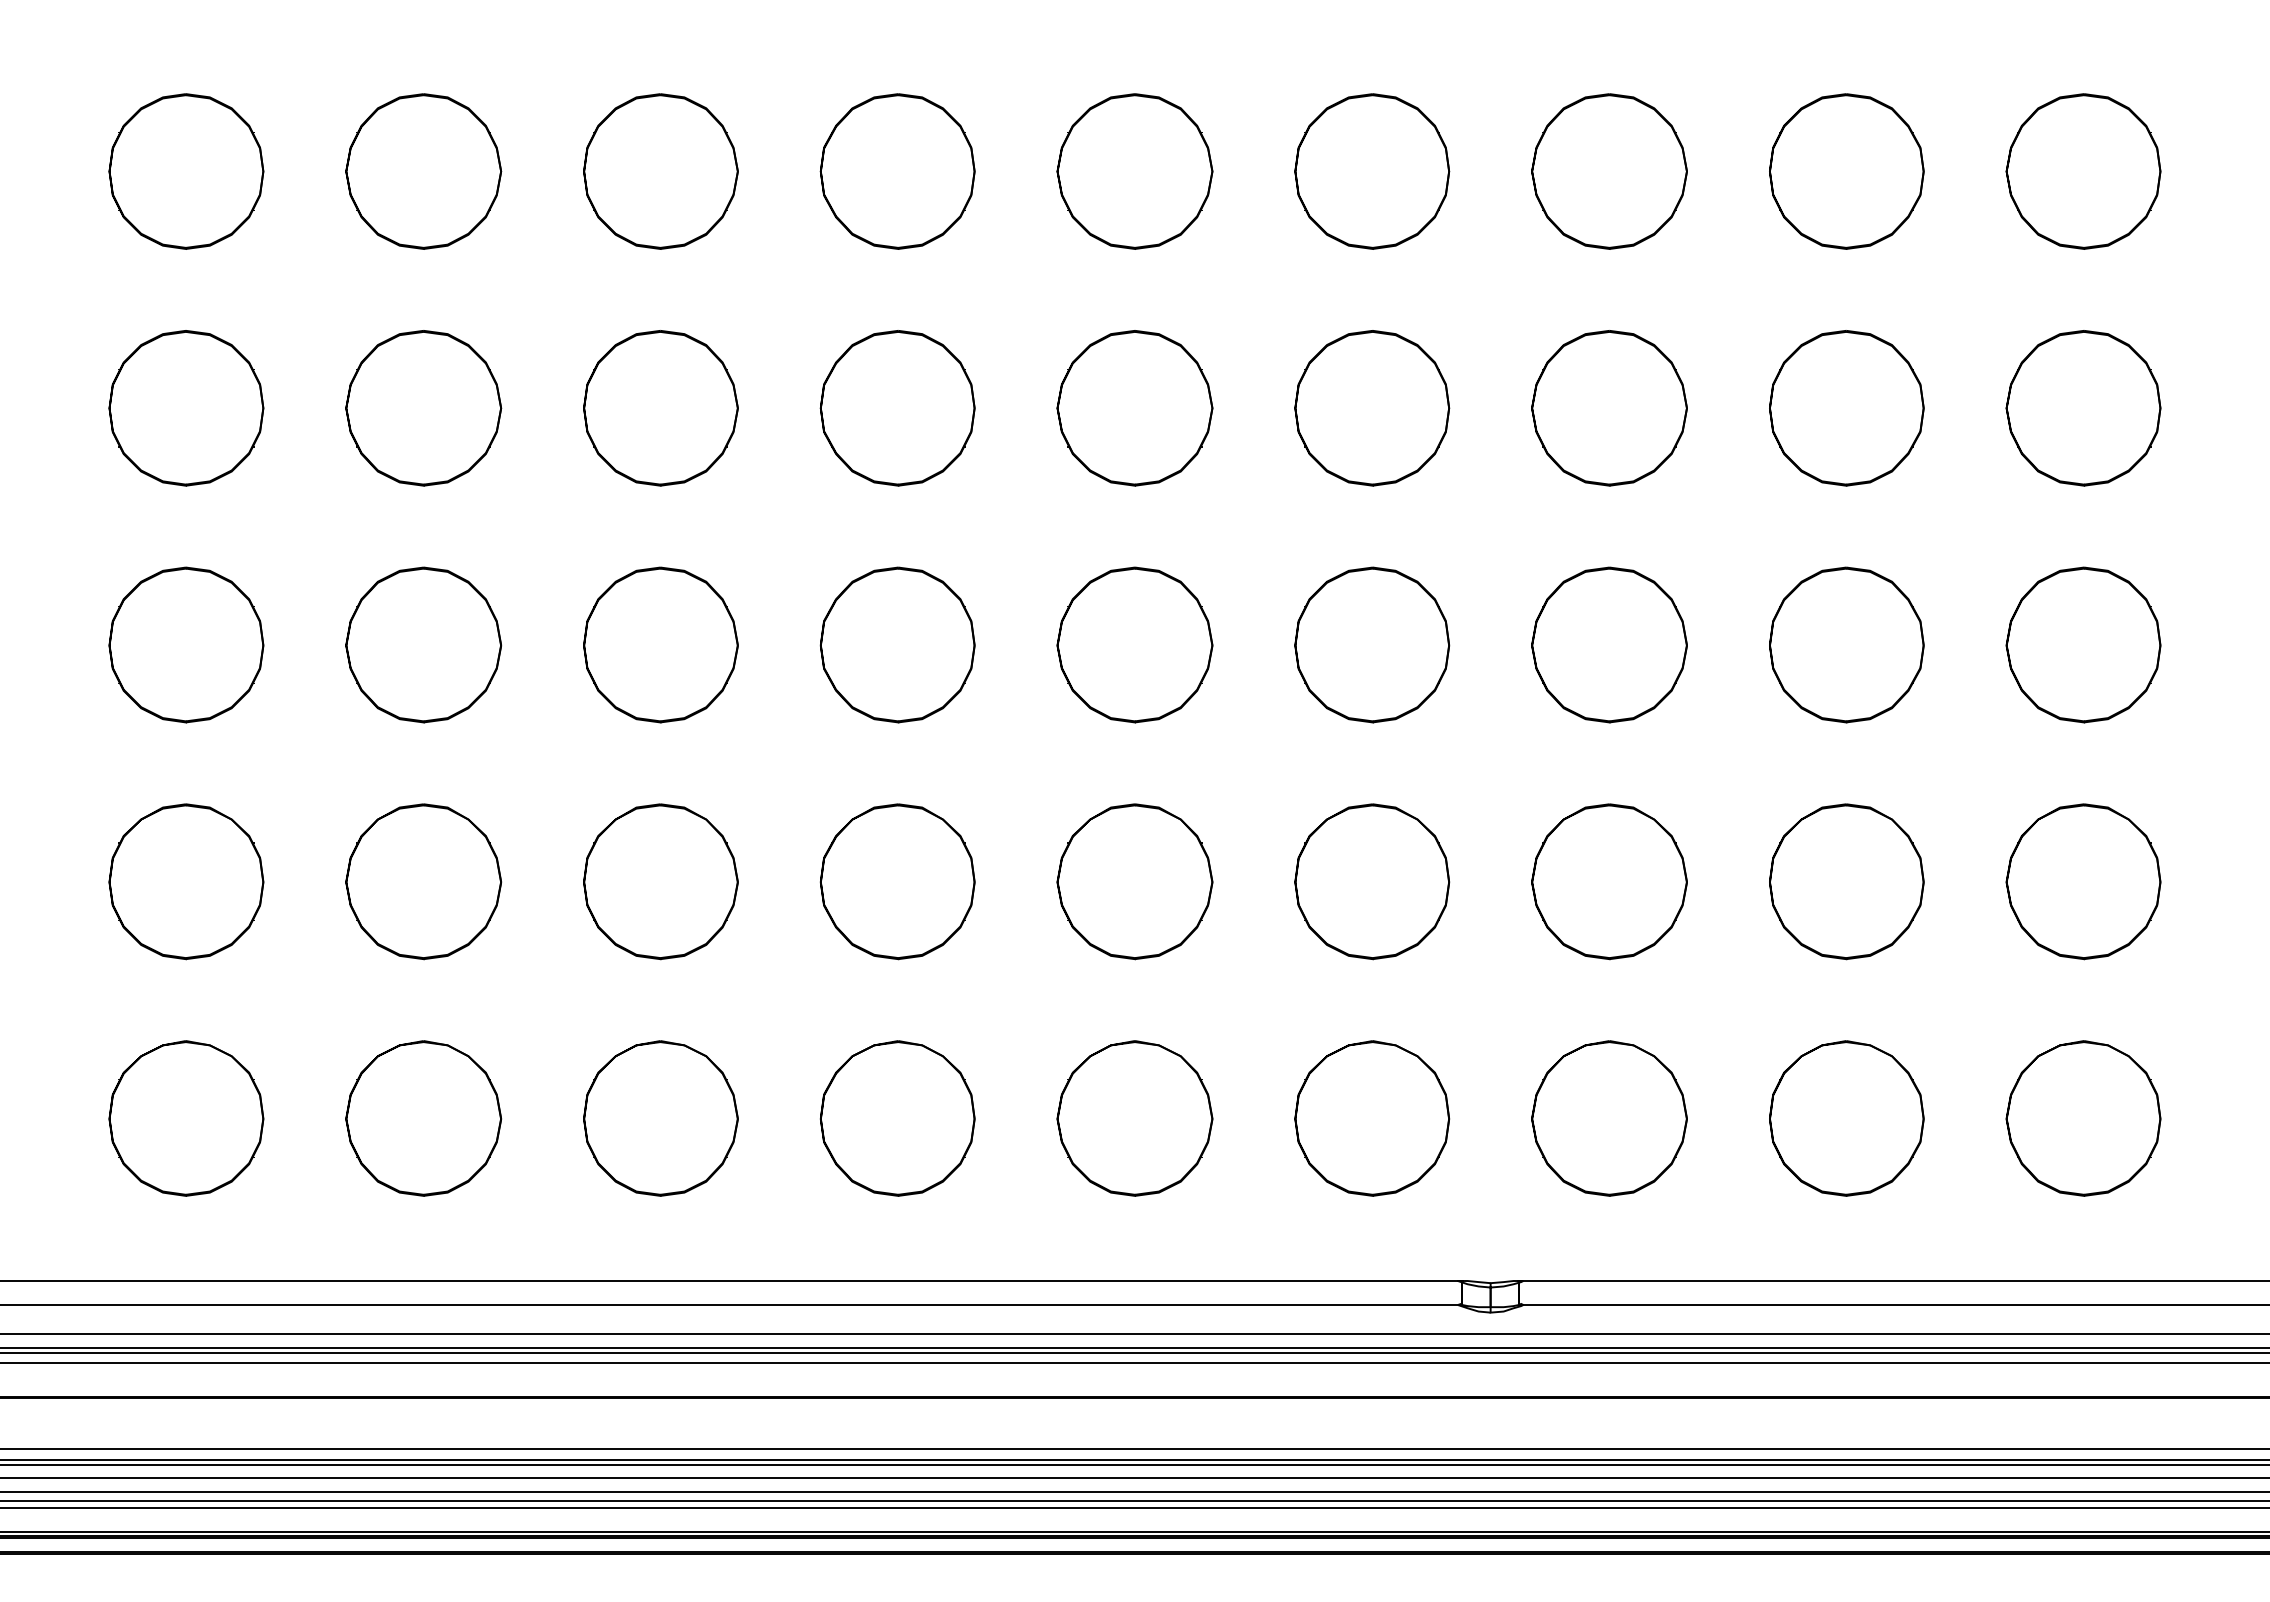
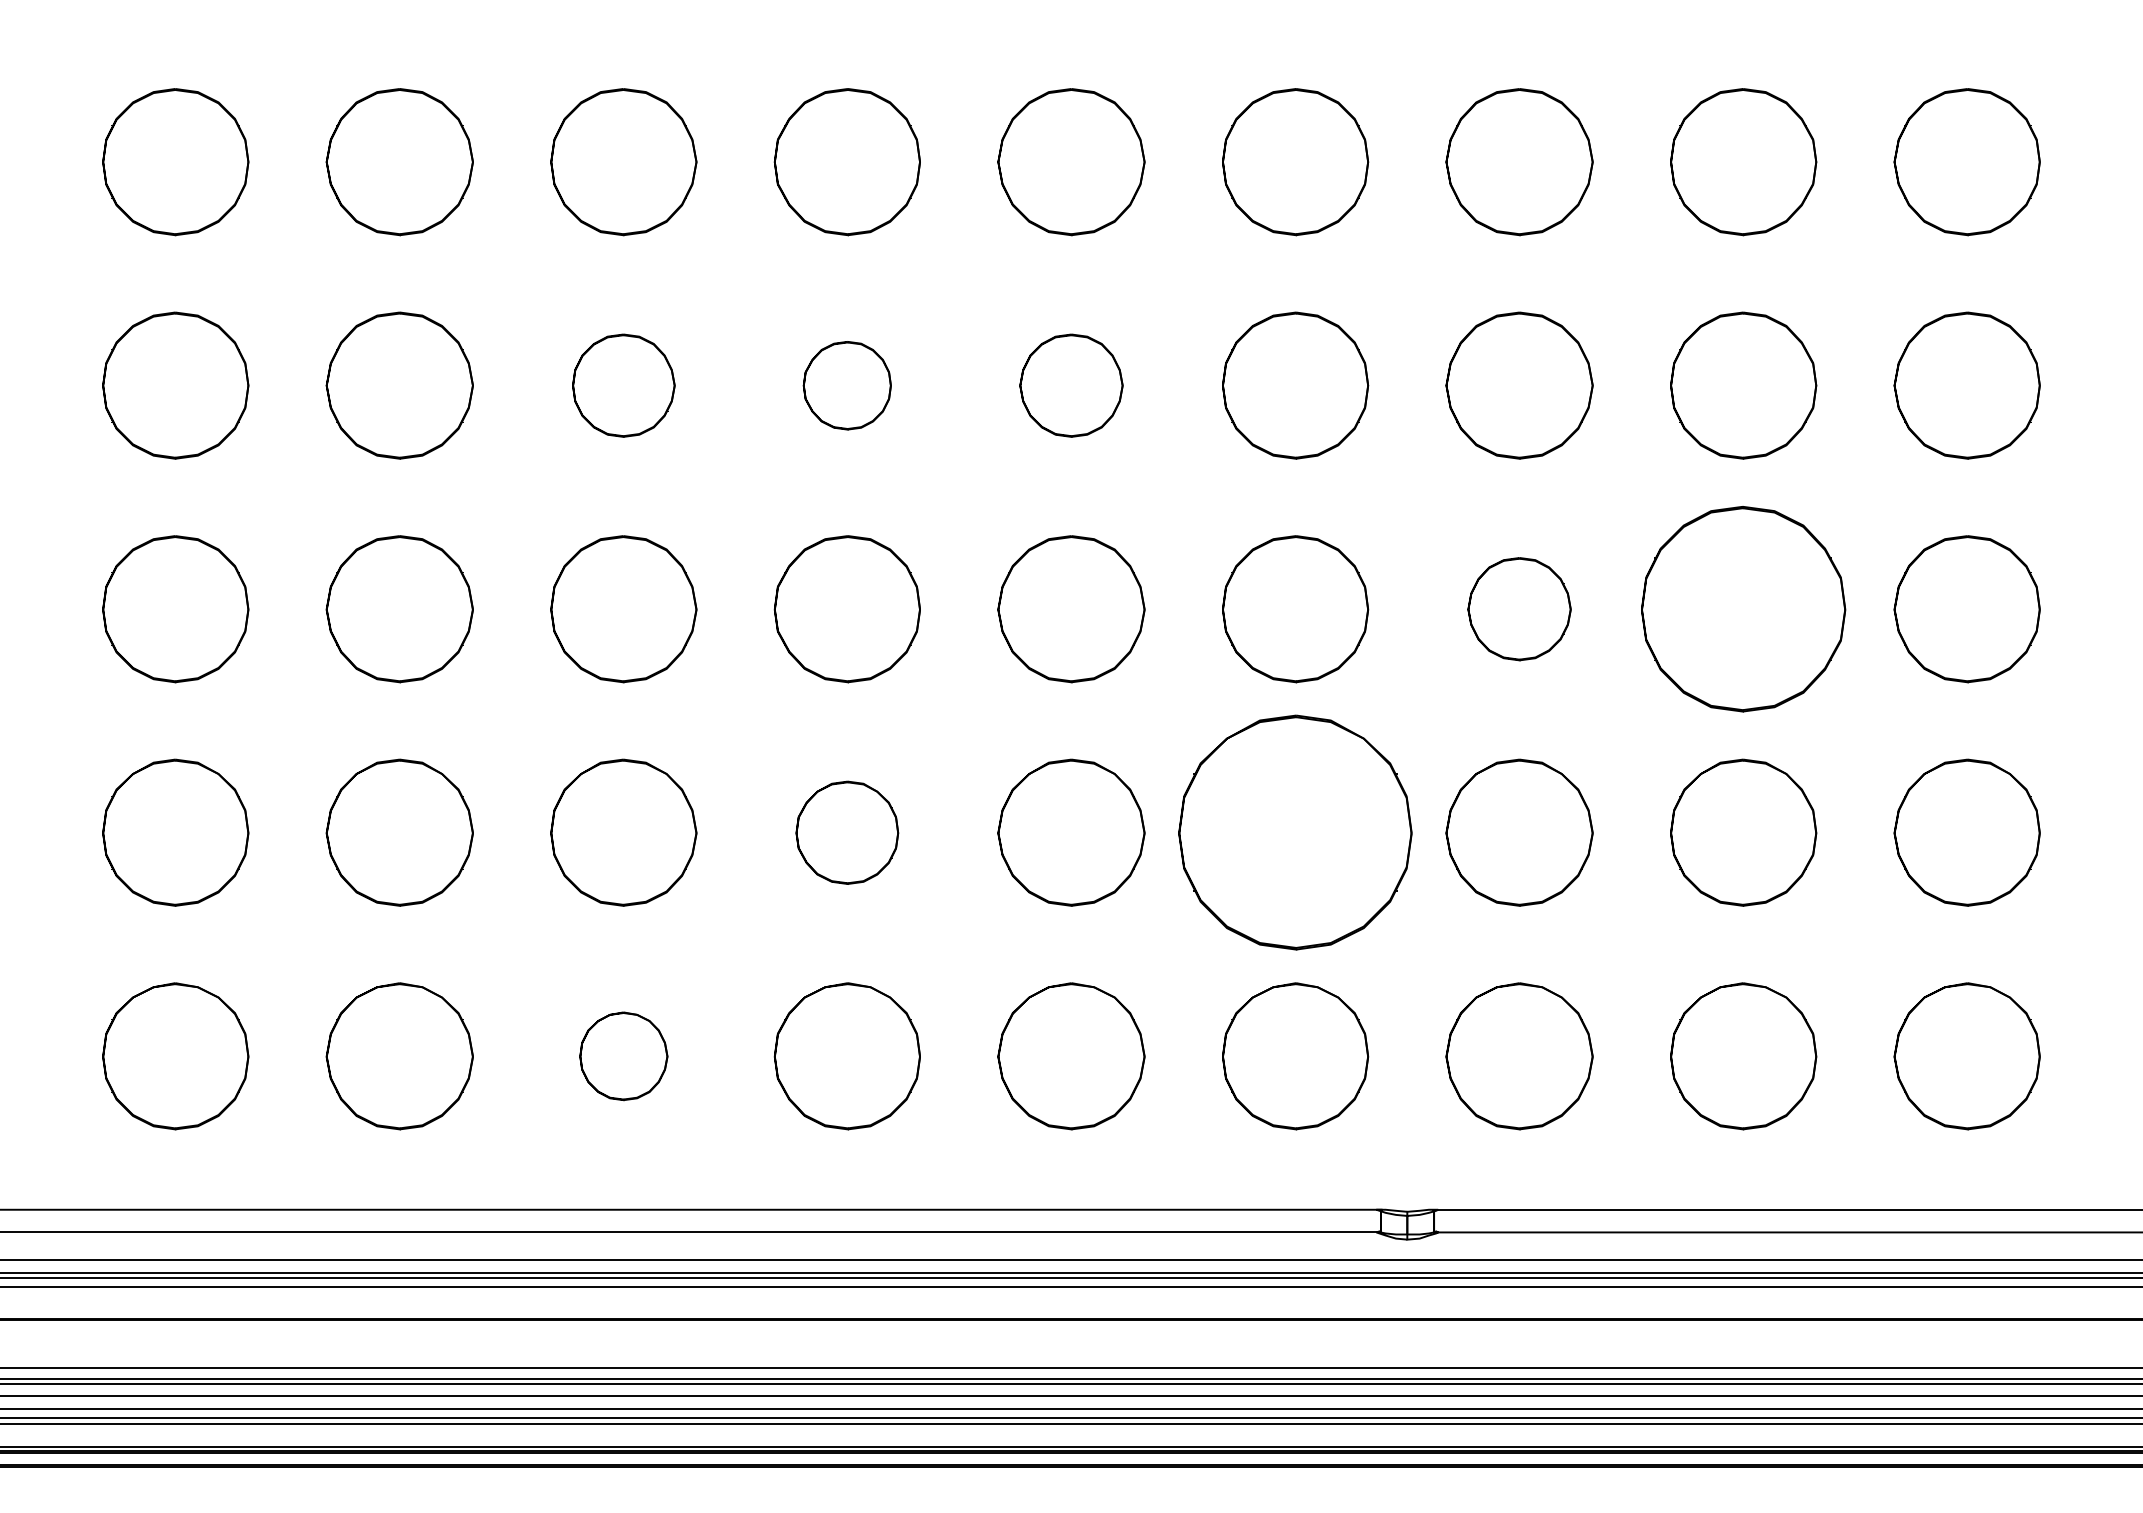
part: (660, 408) -> (623, 385), size x0.7
part: (897, 408) -> (847, 385), size x0.6
part: (1134, 408) -> (1071, 385), size x0.7
part: (1609, 644) -> (1519, 608), size x0.7
part: (1846, 644) -> (1743, 608), size x1.4
part: (897, 881) -> (847, 832), size x0.7
part: (1372, 881) -> (1295, 832), size x1.6
part: (660, 1118) -> (623, 1056), size x0.6

